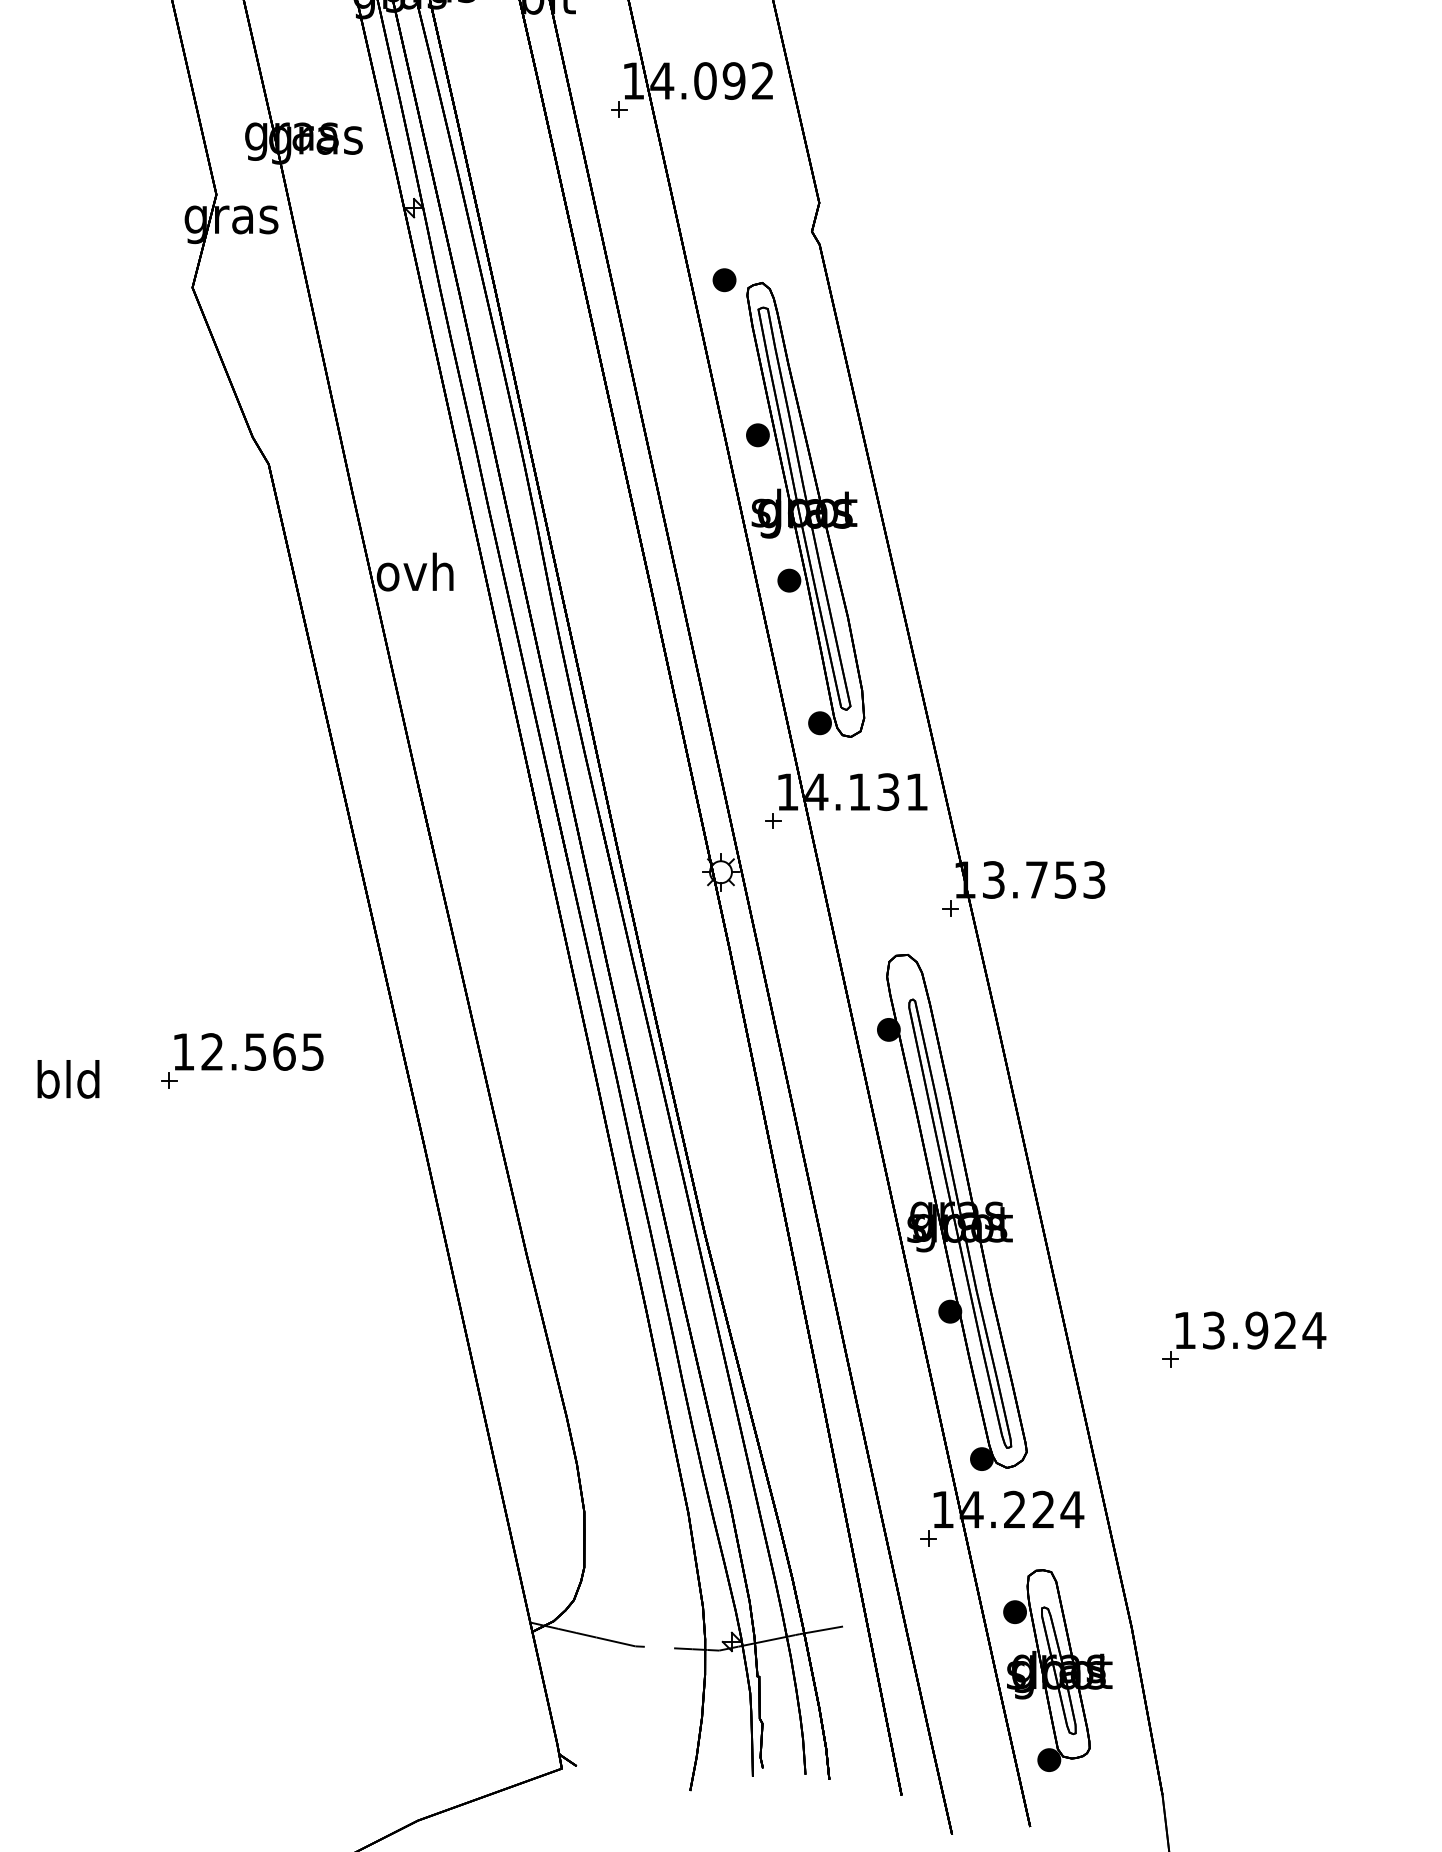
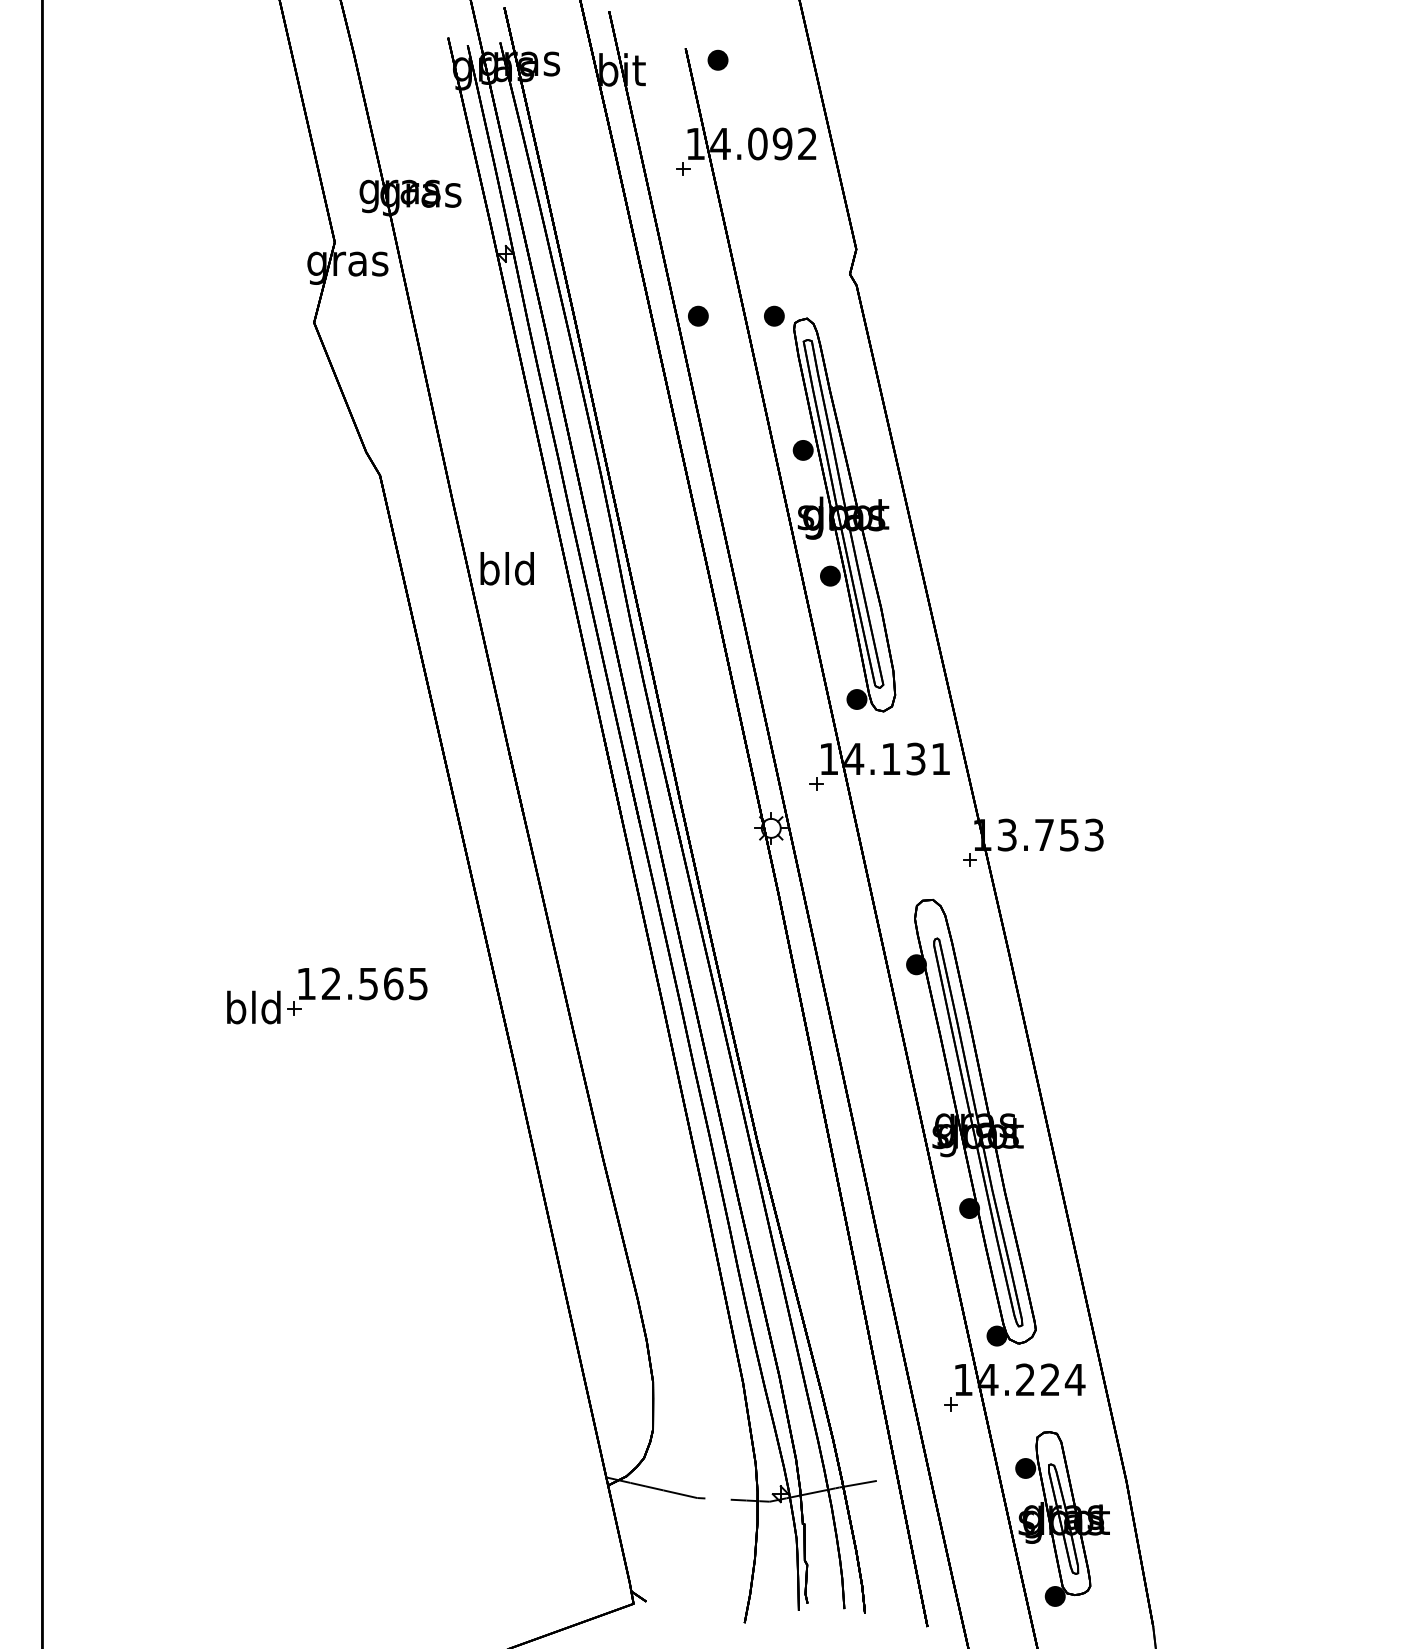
part: (636, 279) -> (698, 315), added
text: (414, 571) -> (506, 568), ovh -> bld
text: (68, 1079) -> (253, 1007), moved
part: (1243, 1339) -> (1223, 1232), removed

